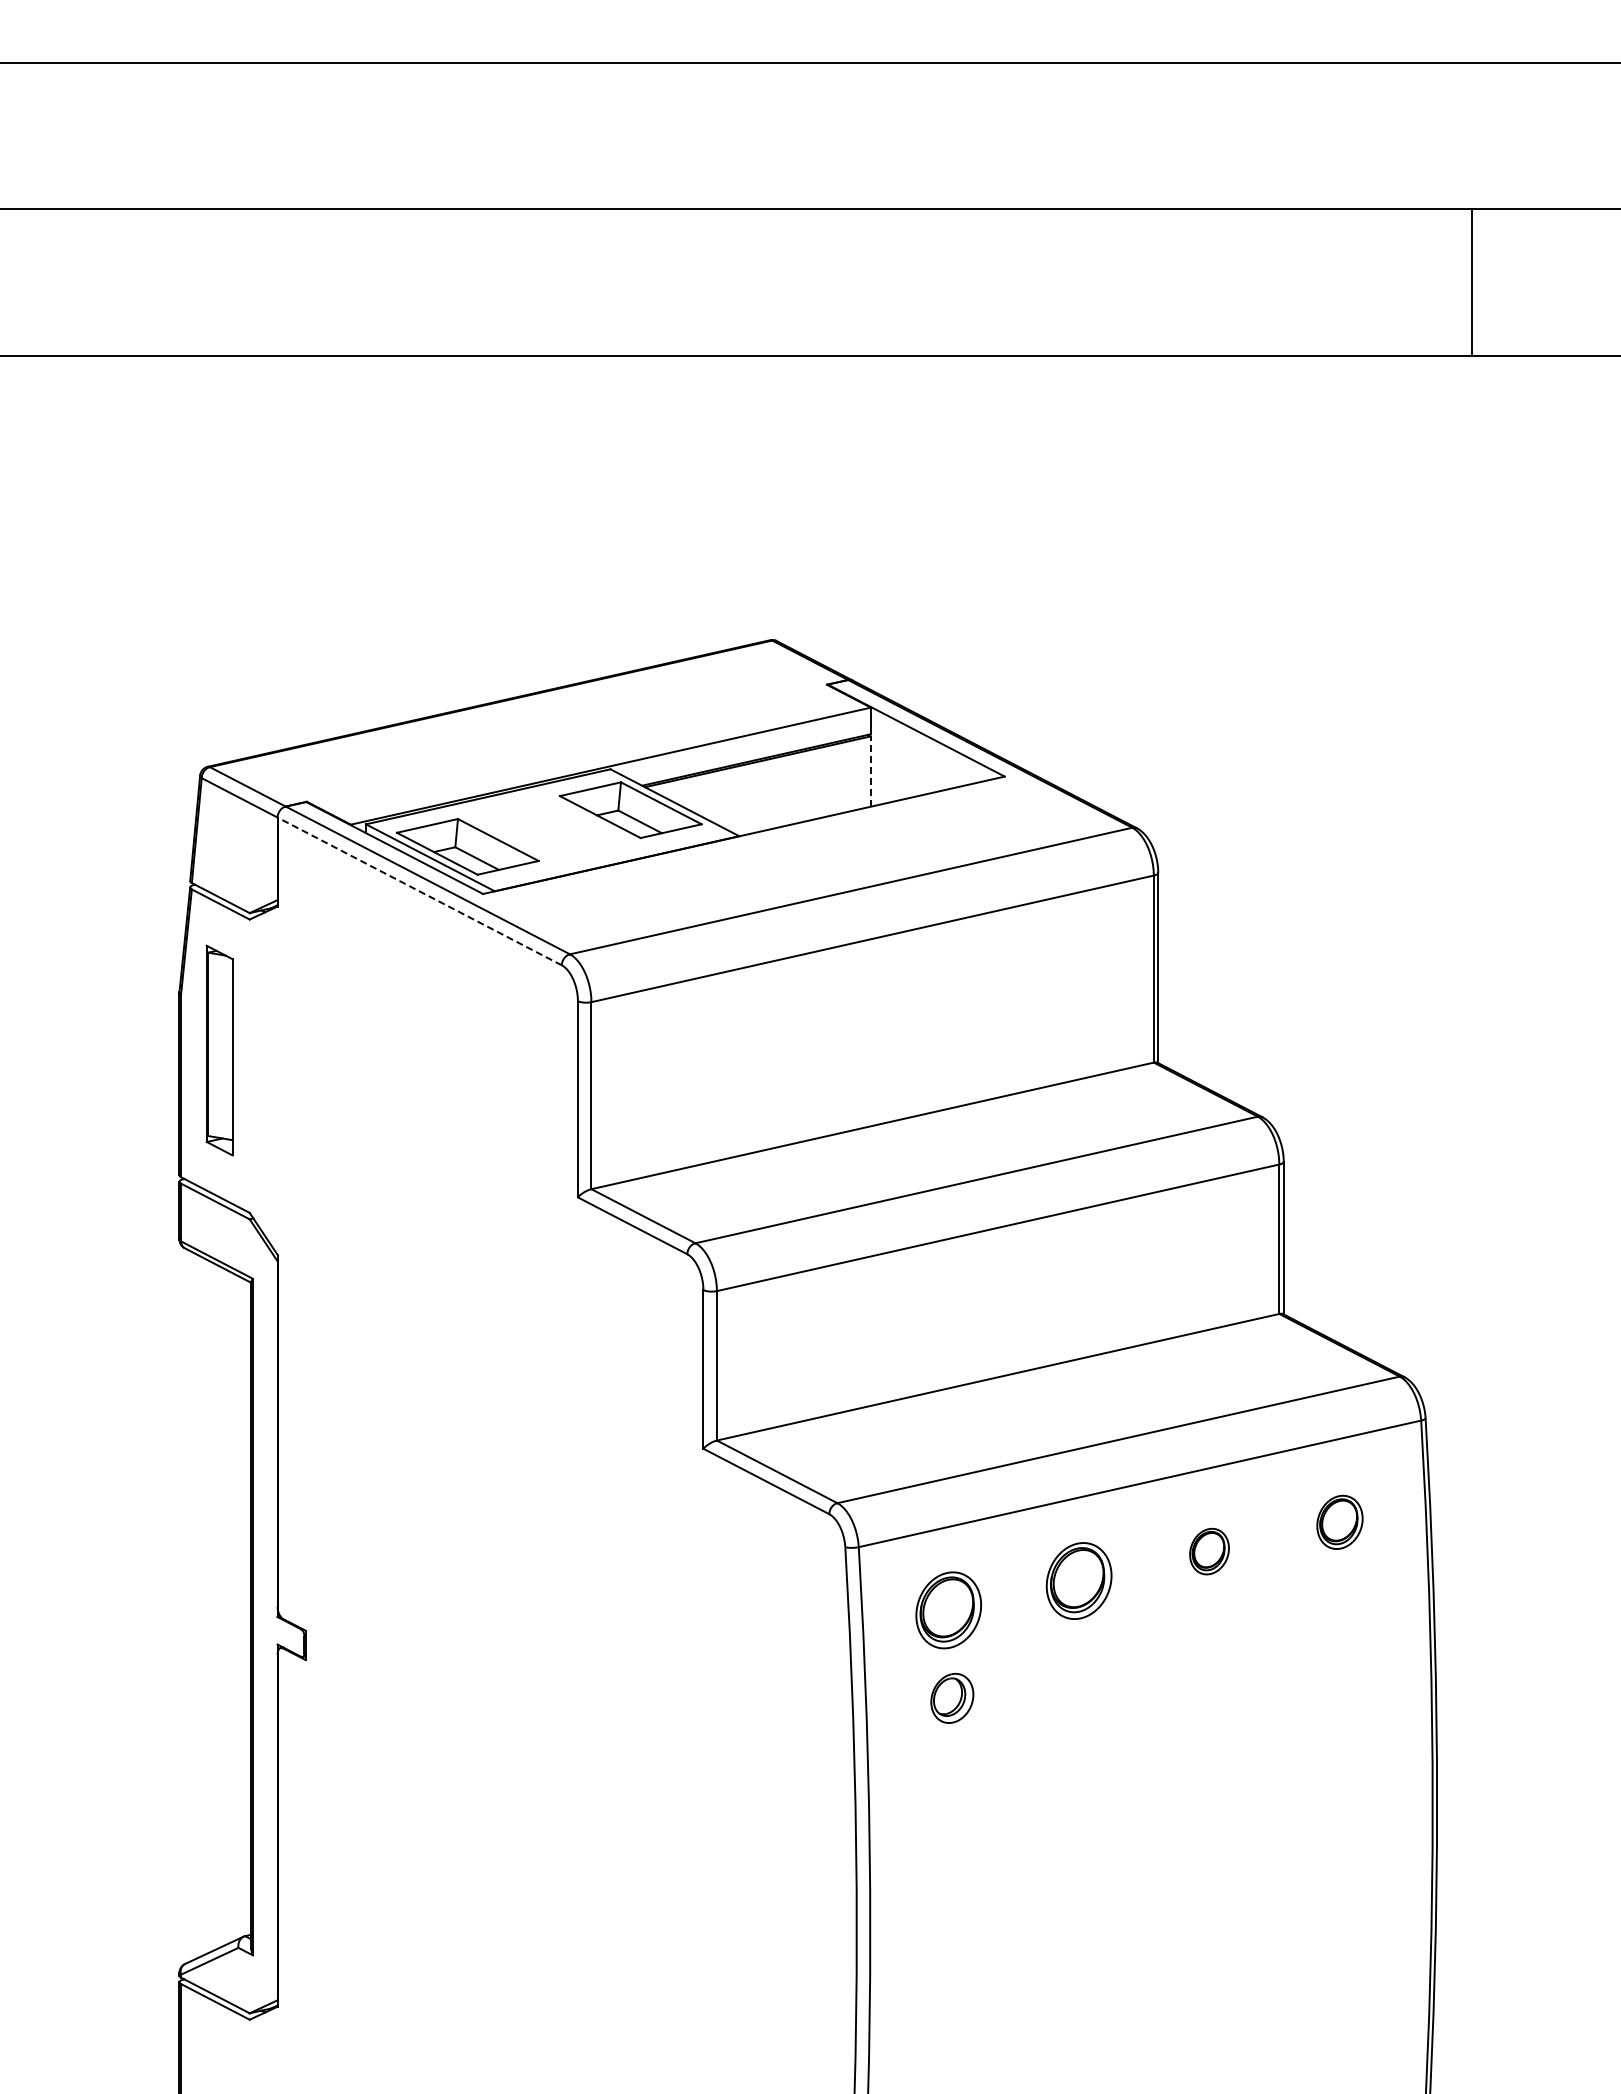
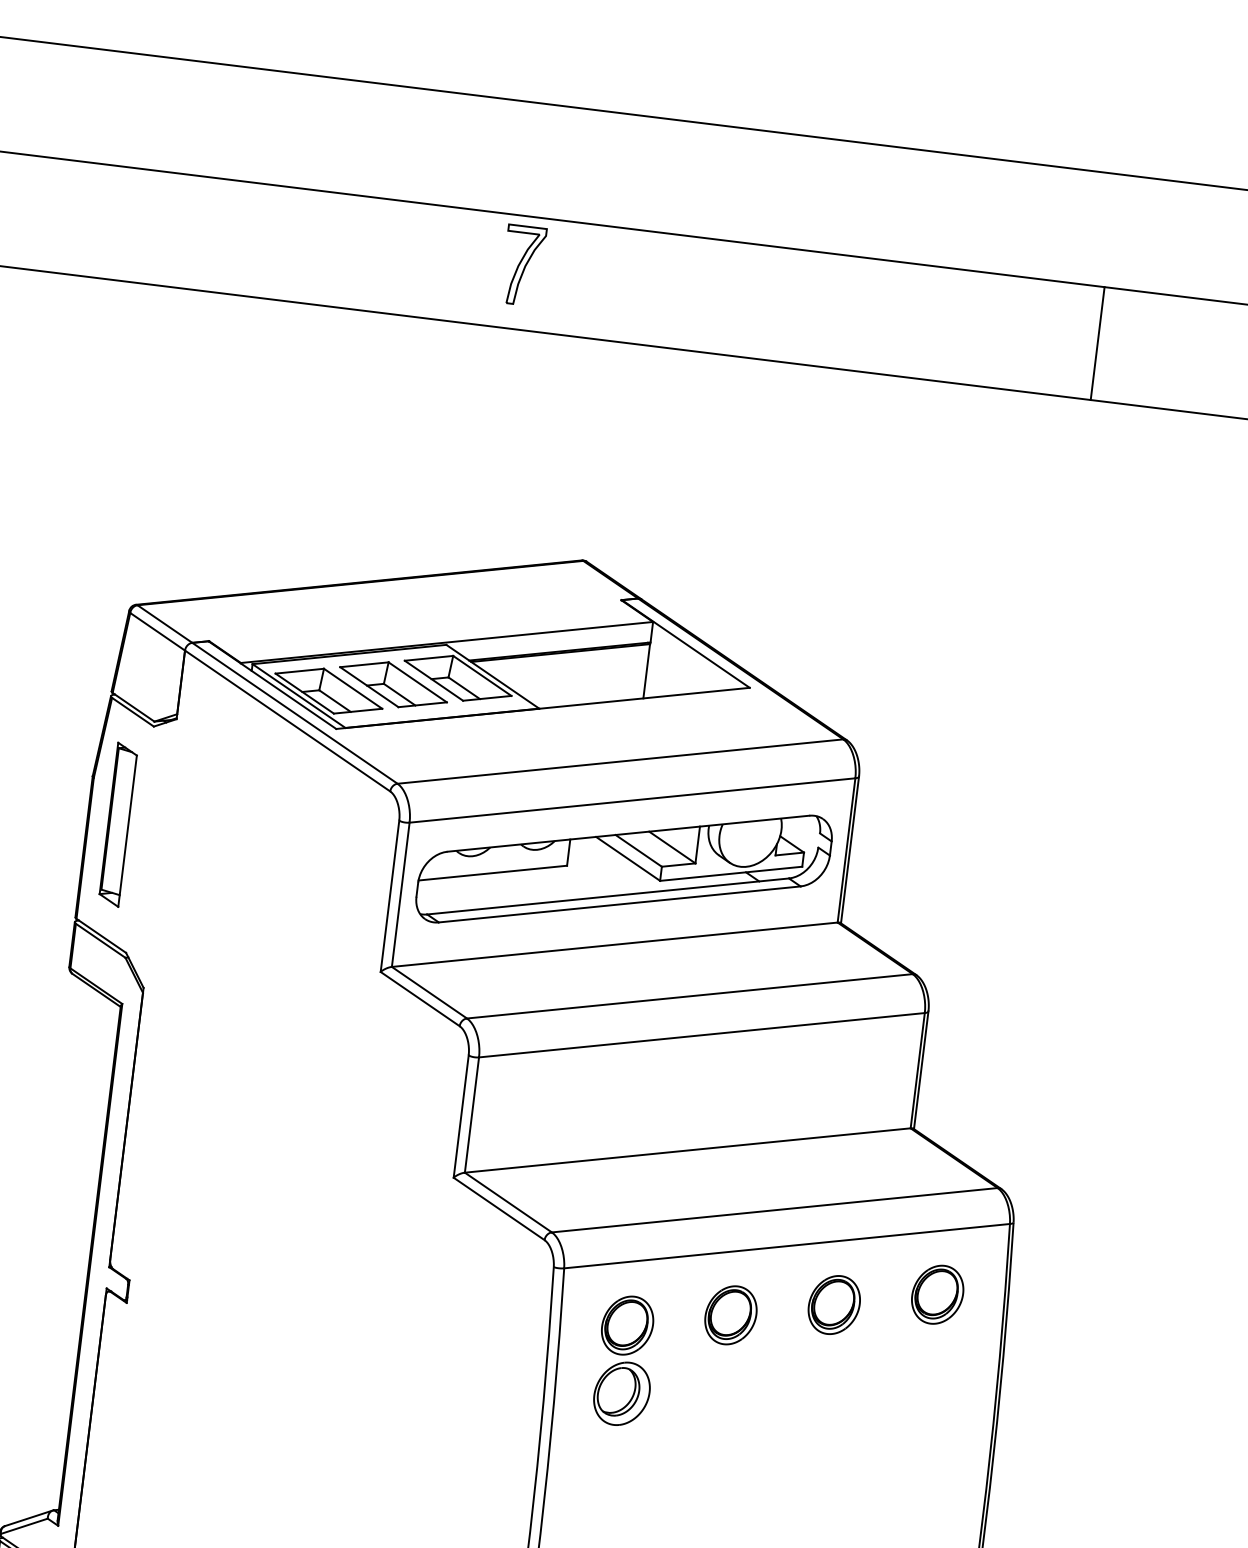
part: (648, 272) -> (522, 265), added
line: (1472, 282) -> (1097, 343), moved
line: (870, 771) -> (646, 671), dashed -> solid
part: (549, 828) -> (393, 684), added
line: (419, 891) -> (287, 721), dashed -> solid
part: (872, 1027) -> (623, 868), added
part: (1339, 1522) -> (937, 1294), size x1.43
part: (1209, 1551) -> (834, 1304), size x1.67
part: (952, 1698) -> (622, 1393), size x1.67

